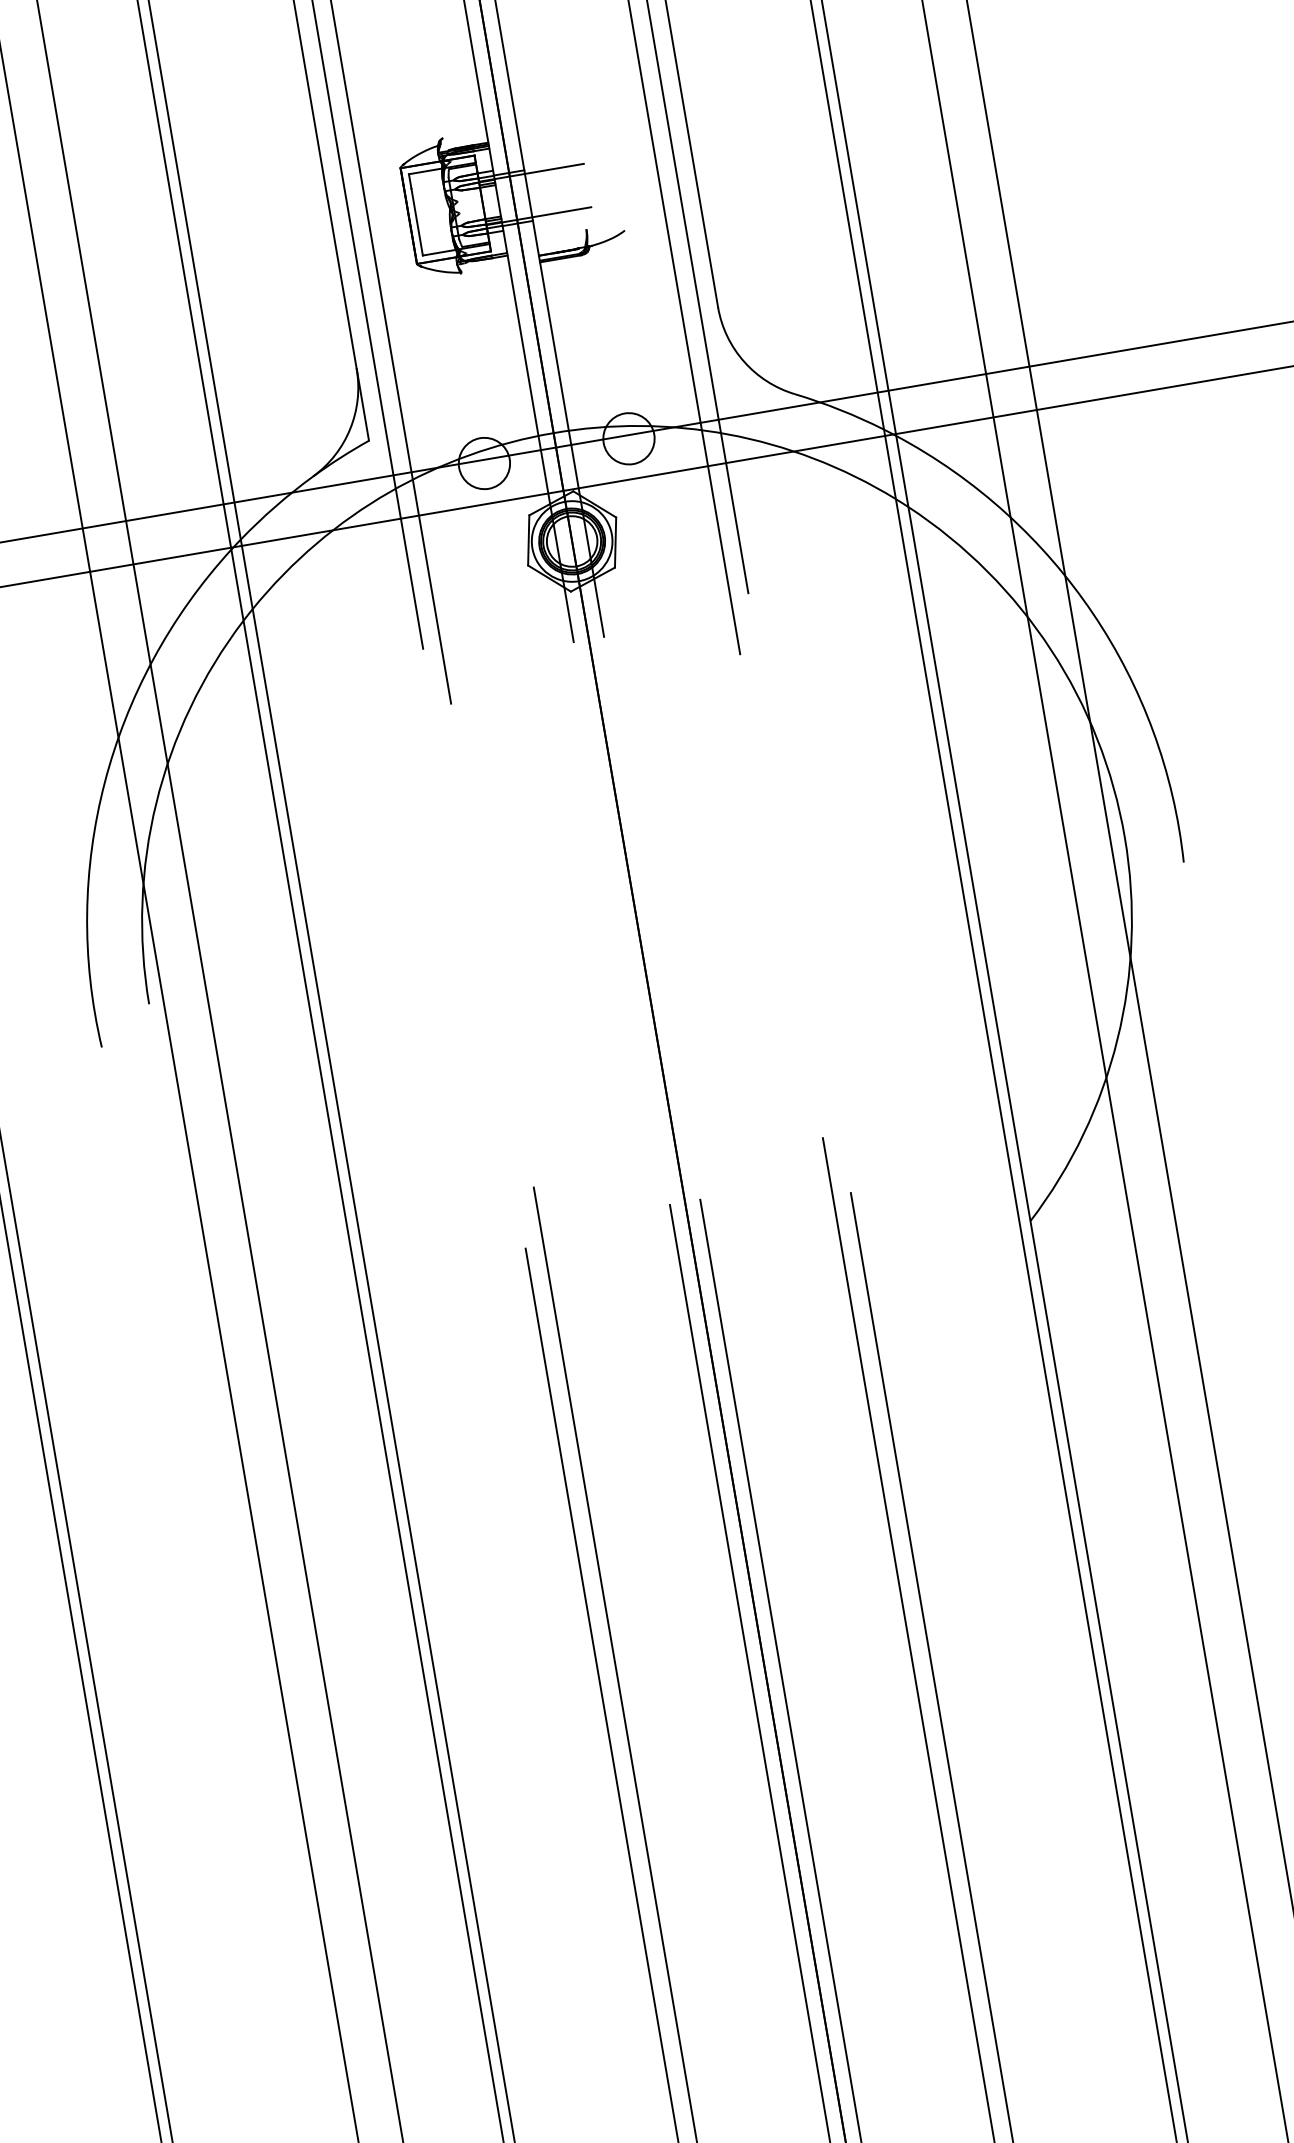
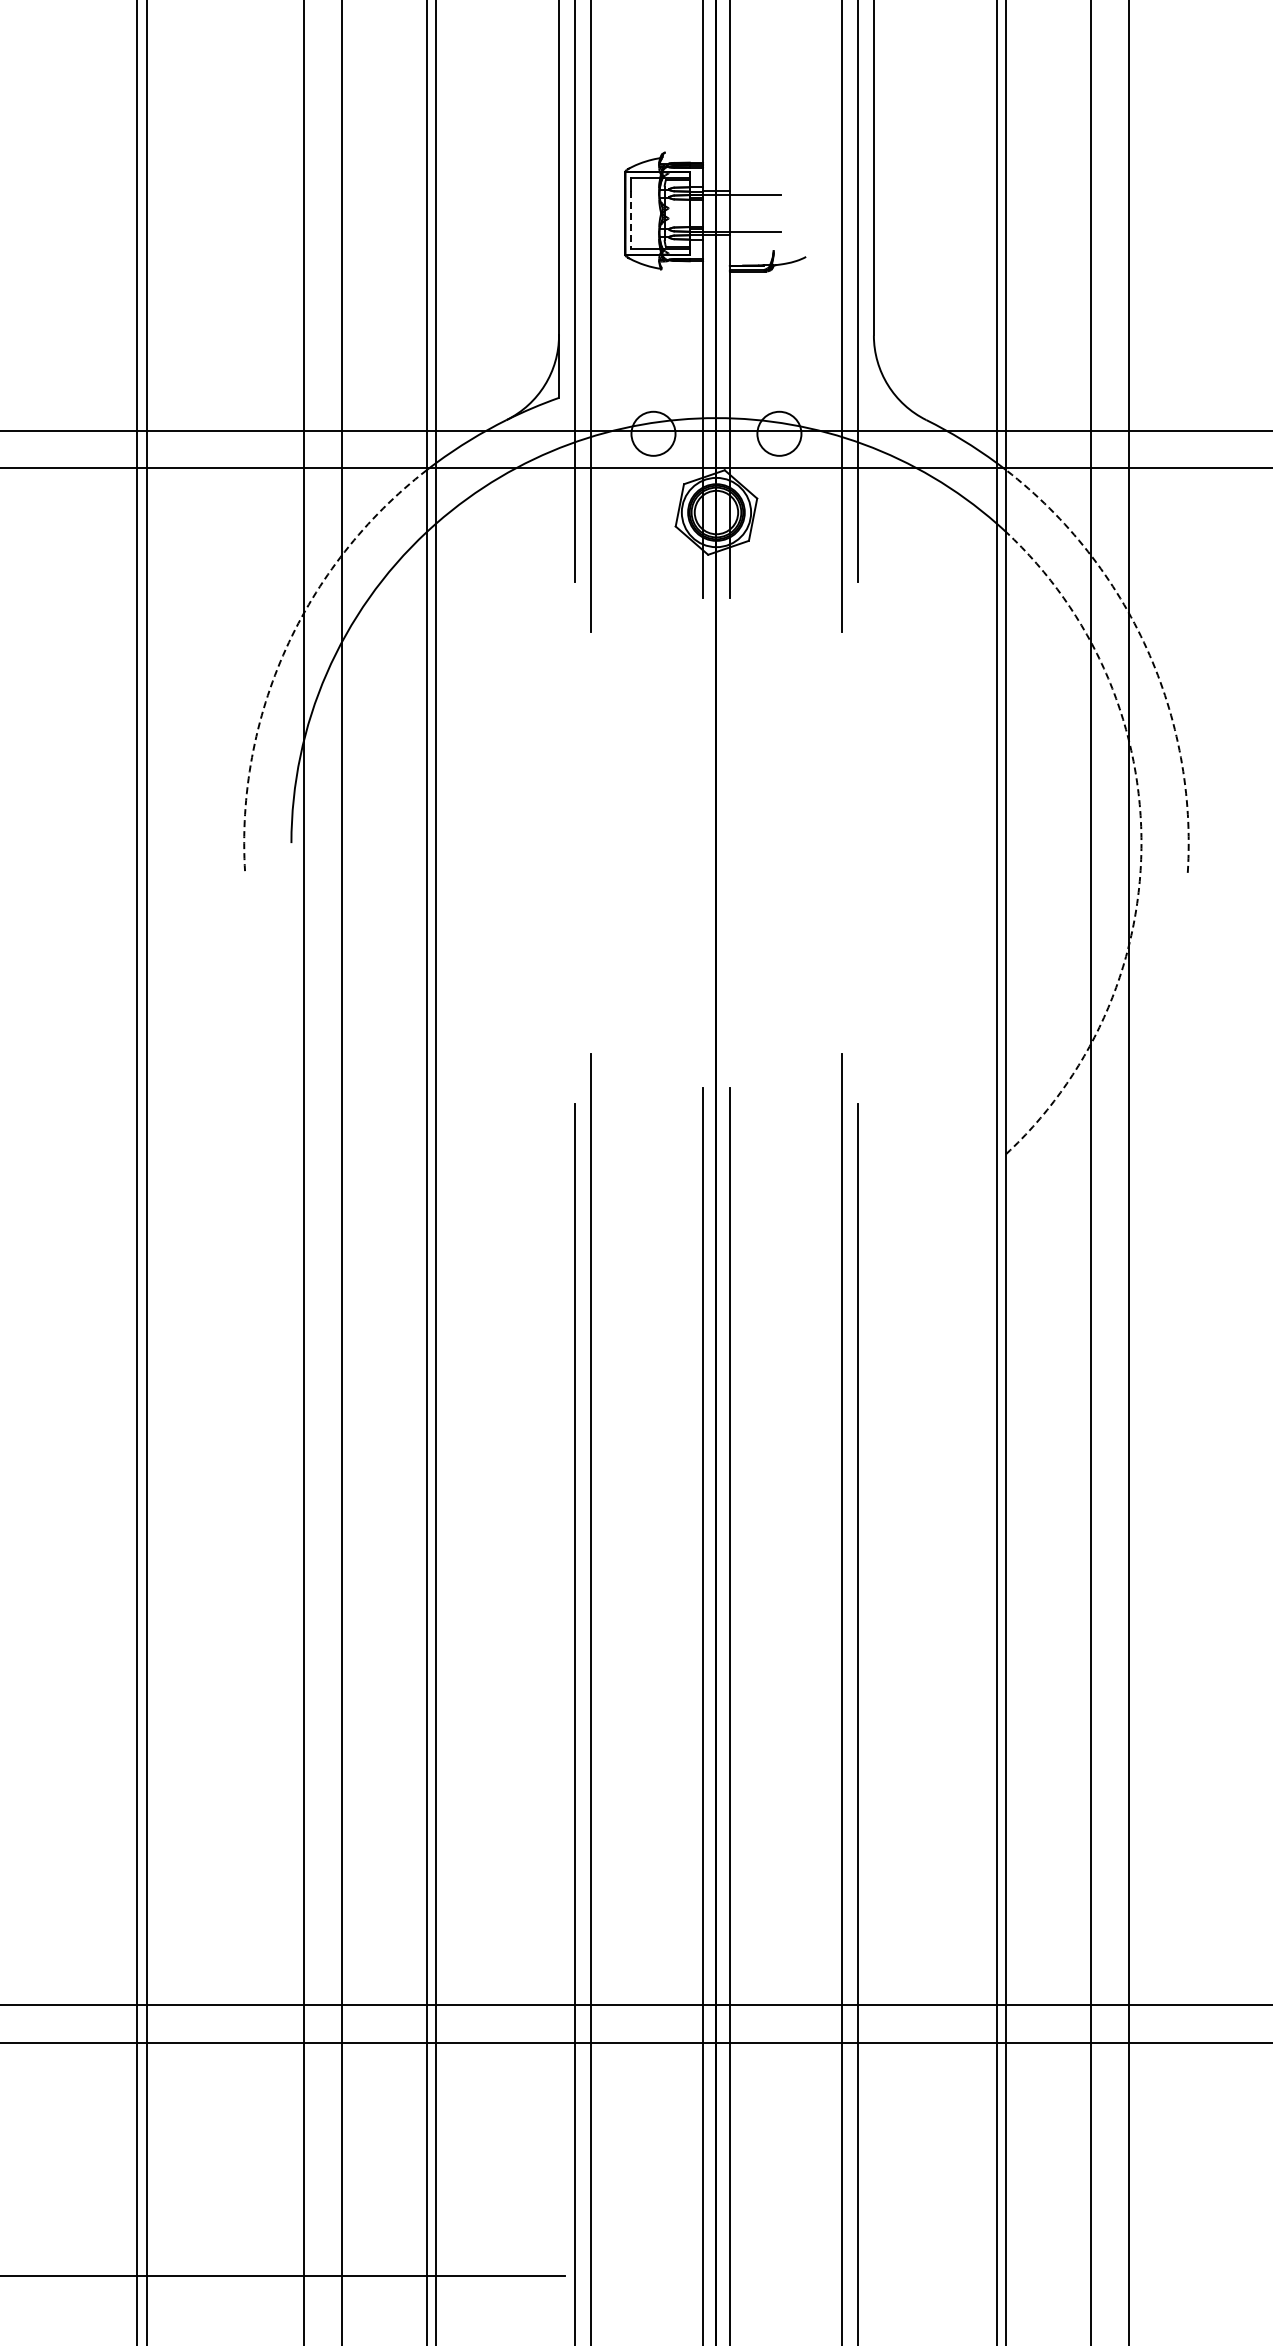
line: (417, 222) -> (631, 220), solid -> dashed
arc: (1092, 613) -> (1146, 648), solid -> dashed
arc: (104, 782) -> (285, 648), solid -> dashed
arc: (1124, 837) -> (1141, 843), solid -> dashed

